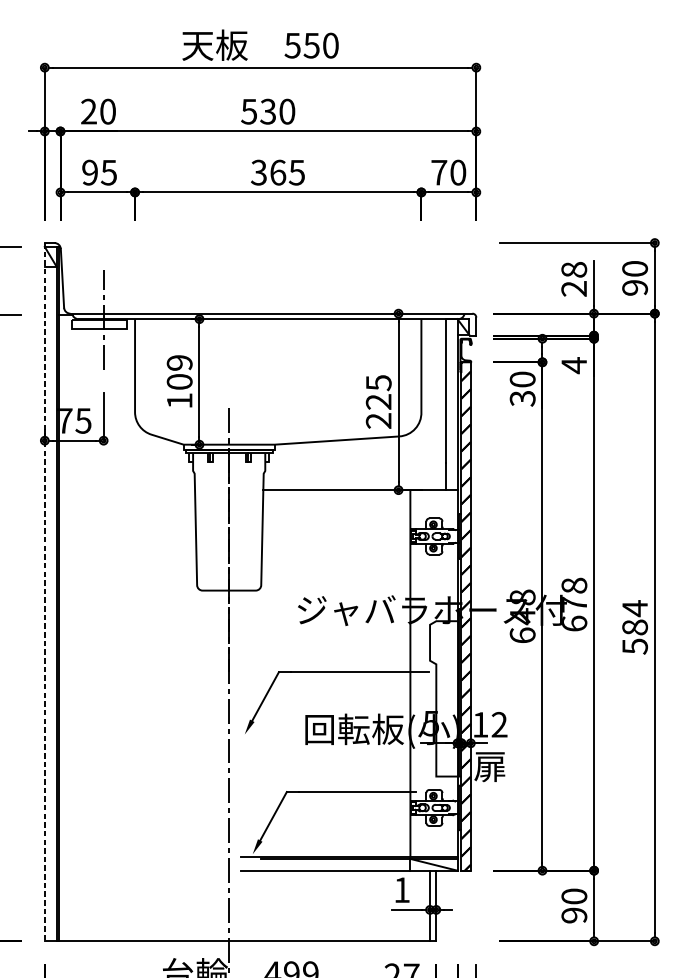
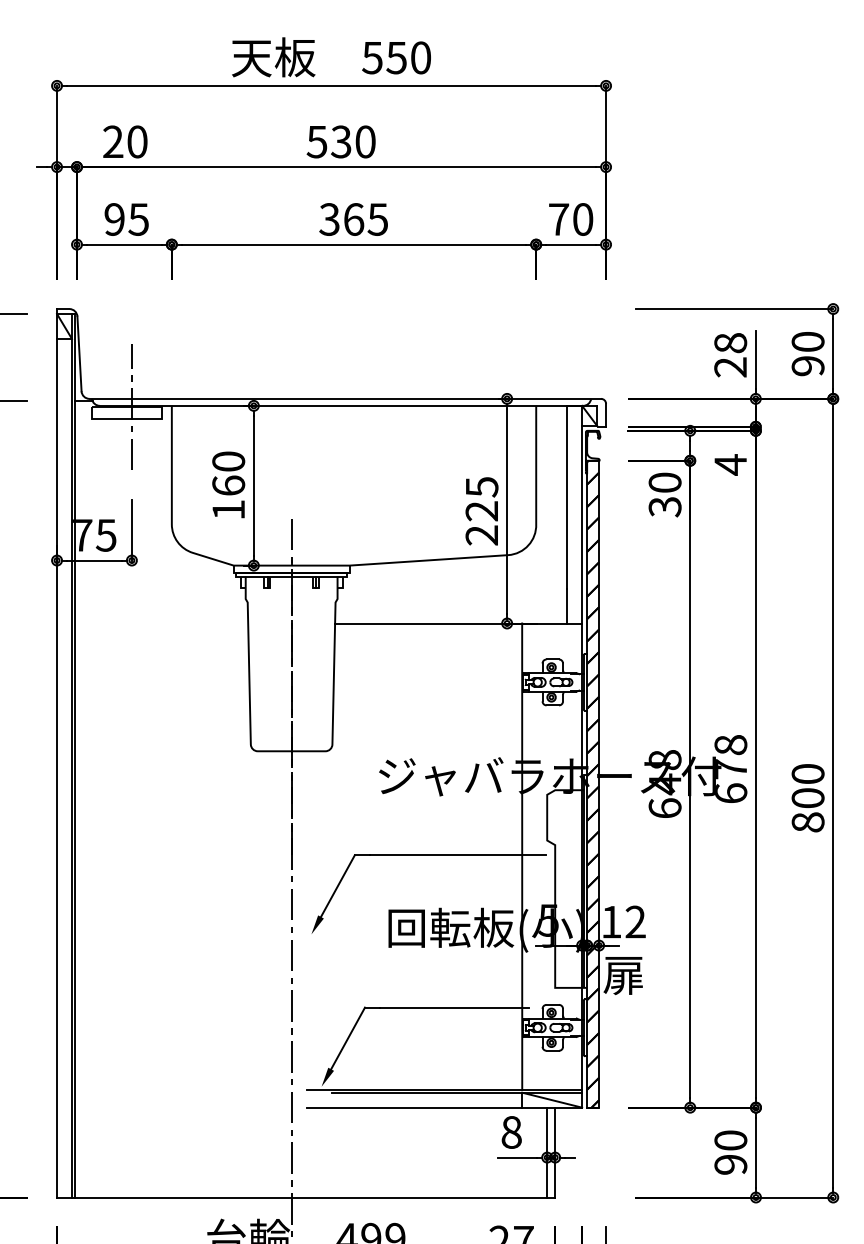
text: (179, 372) -> (228, 473), 109 -> 160
line: (45, 592) -> (57, 753), dashed -> solid
text: (634, 627) -> (807, 798), 584 -> 800
text: (401, 890) -> (511, 1132), 1 -> 8

